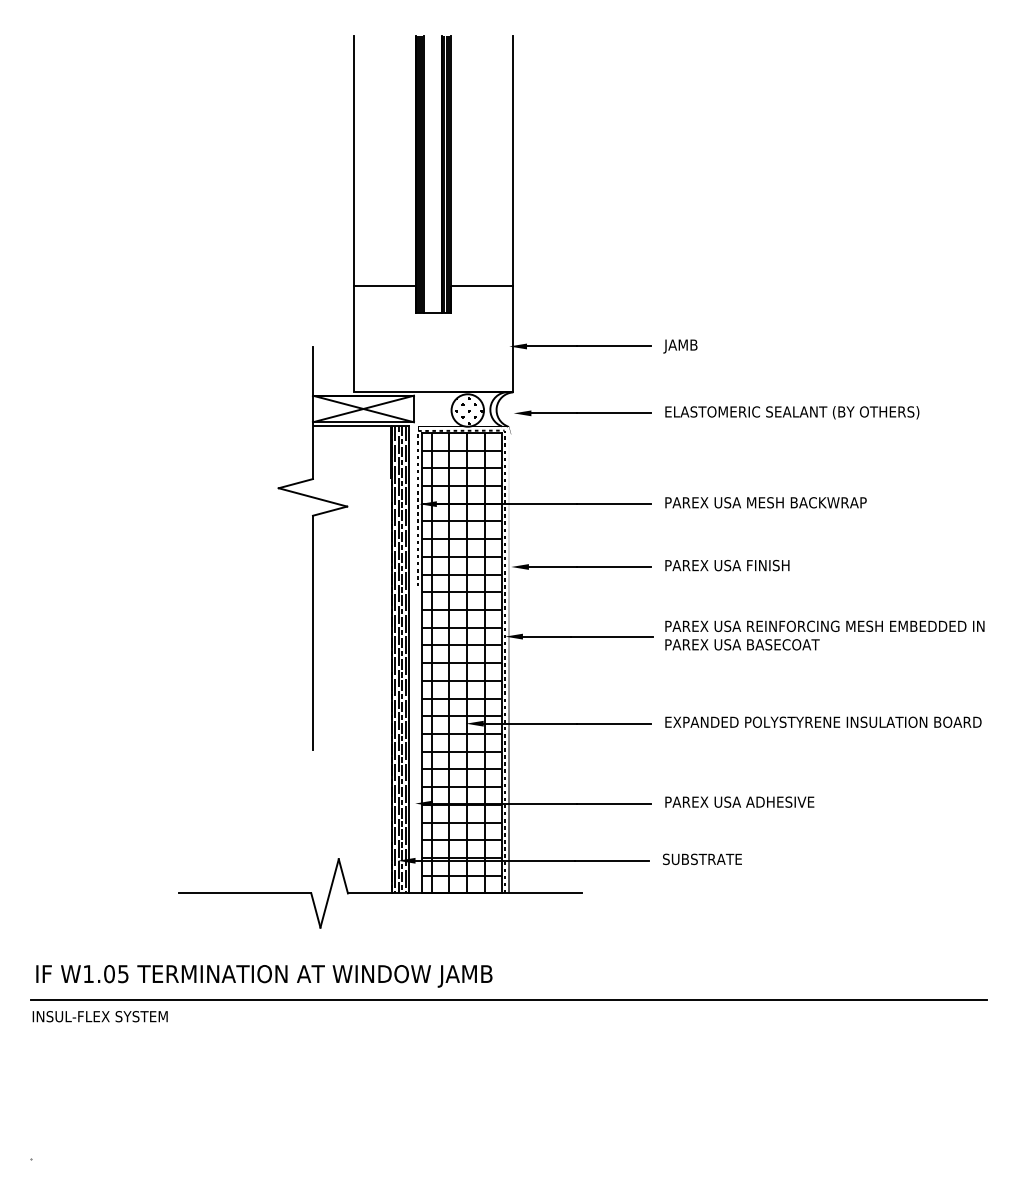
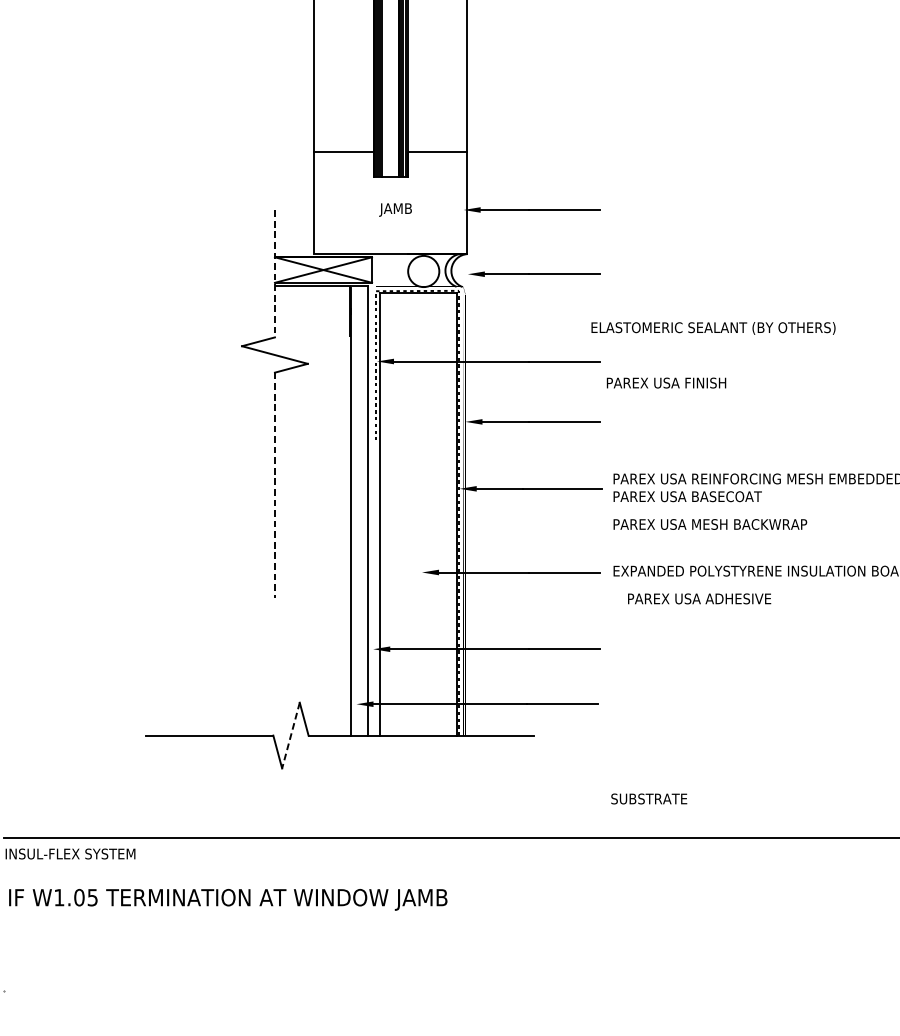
text: (680, 346) -> (395, 210), moved
hatch: (469, 411) -> (425, 272), removed
text: (792, 412) -> (713, 328), moved
line: (312, 413) -> (274, 274), solid -> dashed
text: (765, 502) -> (709, 524), moved
text: (727, 565) -> (666, 382), moved
line: (312, 633) -> (274, 485), solid -> dashed
hatch: (398, 659) -> (357, 510), removed
hatch: (462, 662) -> (418, 513), removed
text: (739, 801) -> (699, 598), moved
text: (702, 858) -> (649, 798), moved
line: (329, 893) -> (290, 735), solid -> dashed
text: (264, 976) -> (228, 900), moved

